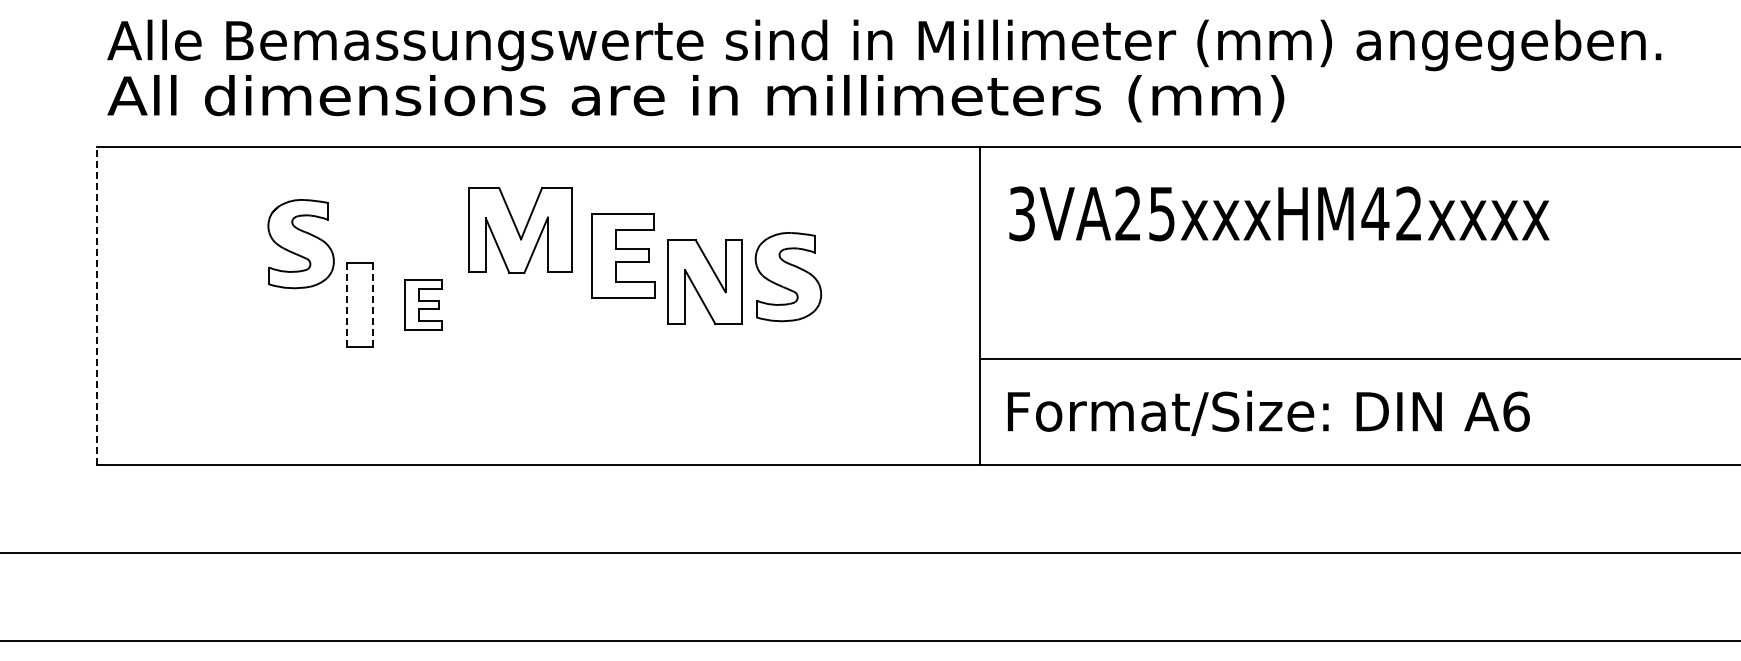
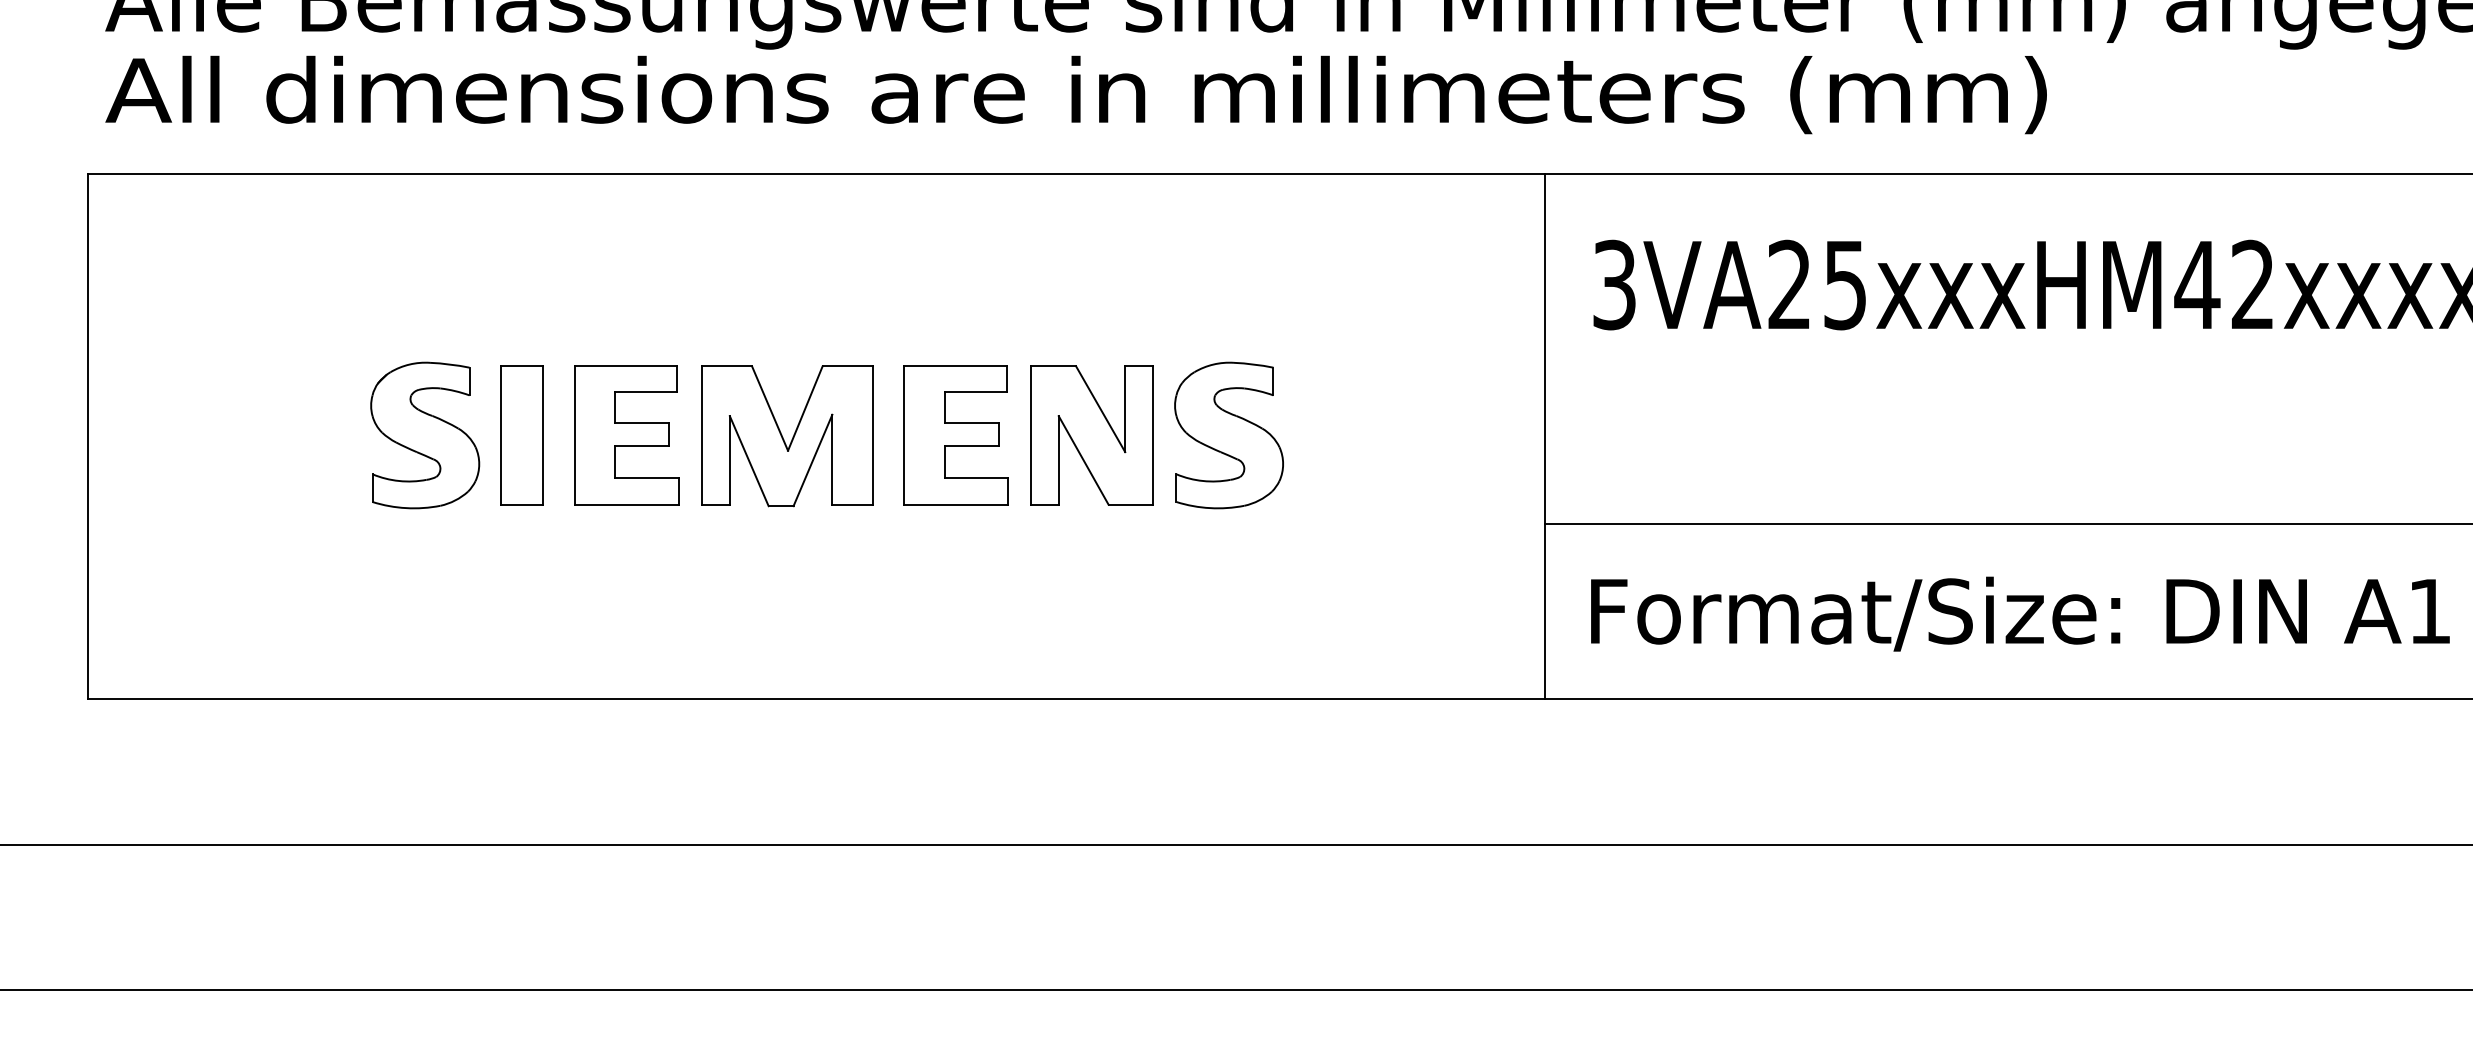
part: (520, 230) -> (787, 436), moved
part: (300, 244) -> (424, 436), moved
part: (623, 255) -> (956, 434), moved
part: (787, 277) -> (1227, 436), moved
part: (704, 282) -> (1090, 436), moved
part: (423, 304) -> (627, 434), size x1.67
line: (96, 305) -> (87, 436), dashed -> solid
line: (347, 305) -> (501, 436), dashed -> solid
line: (372, 305) -> (542, 436), dashed -> solid
text: (1516, 411) -> (2430, 611), A6 -> A1

